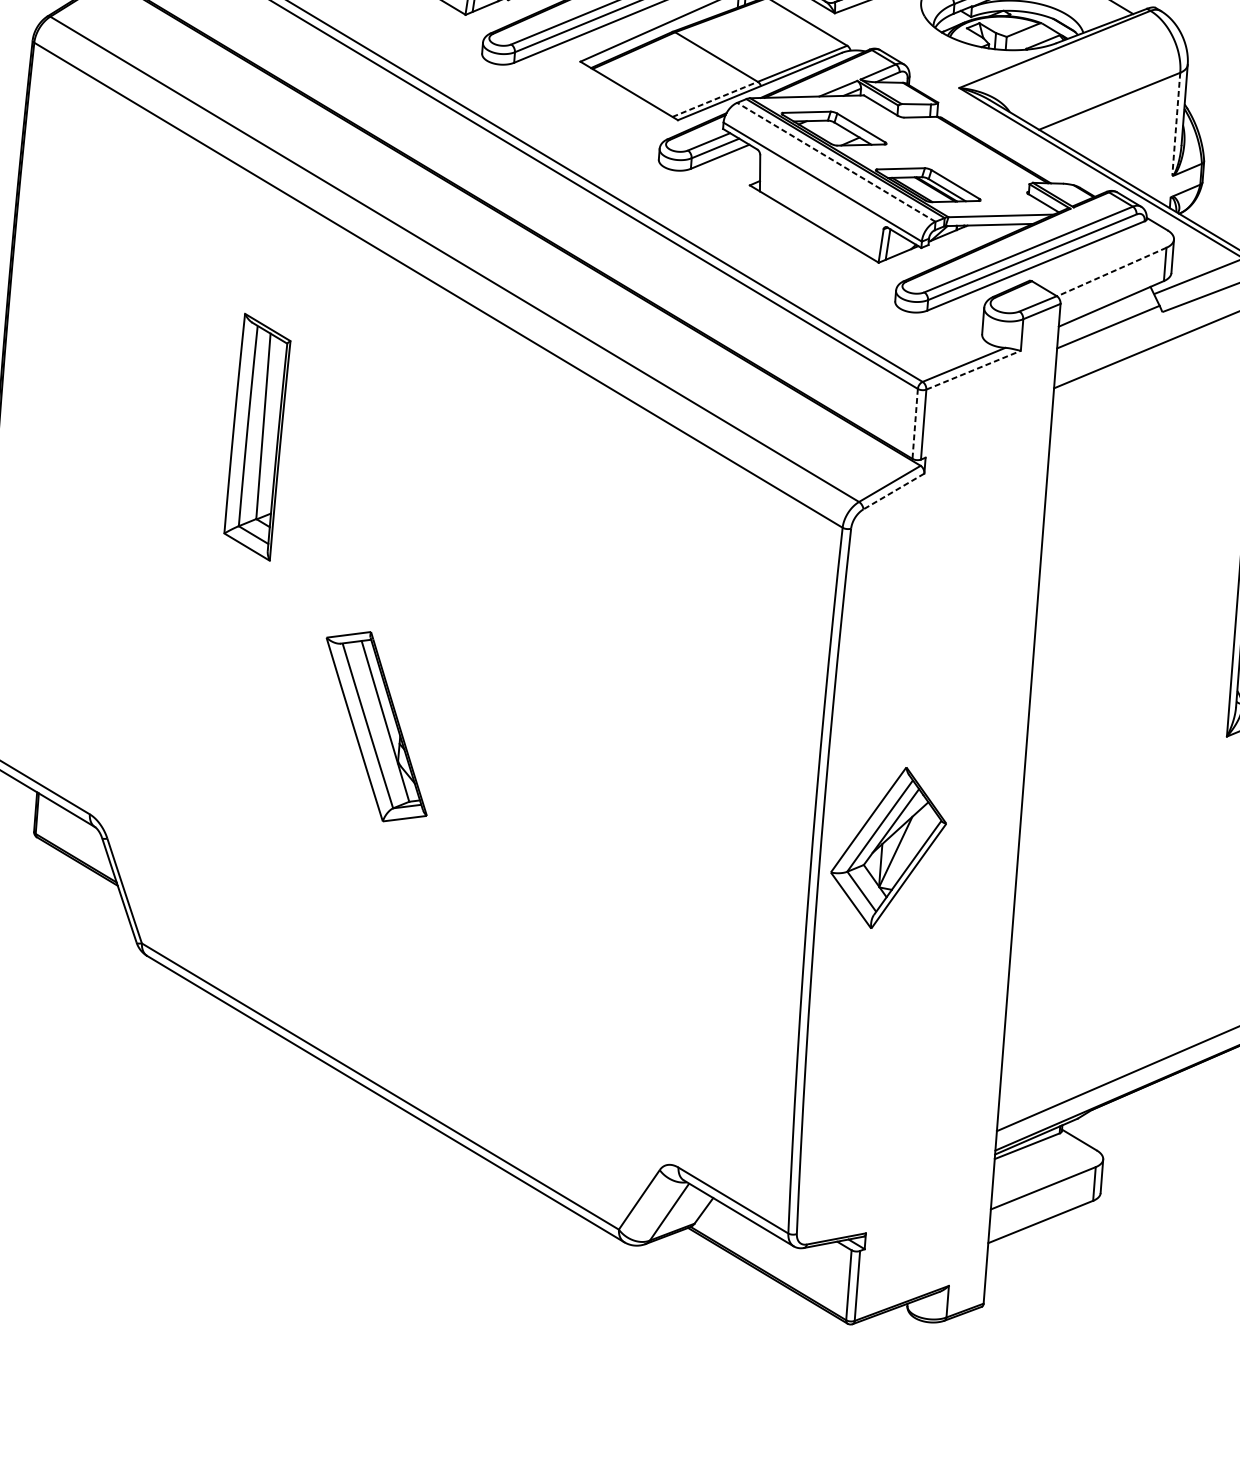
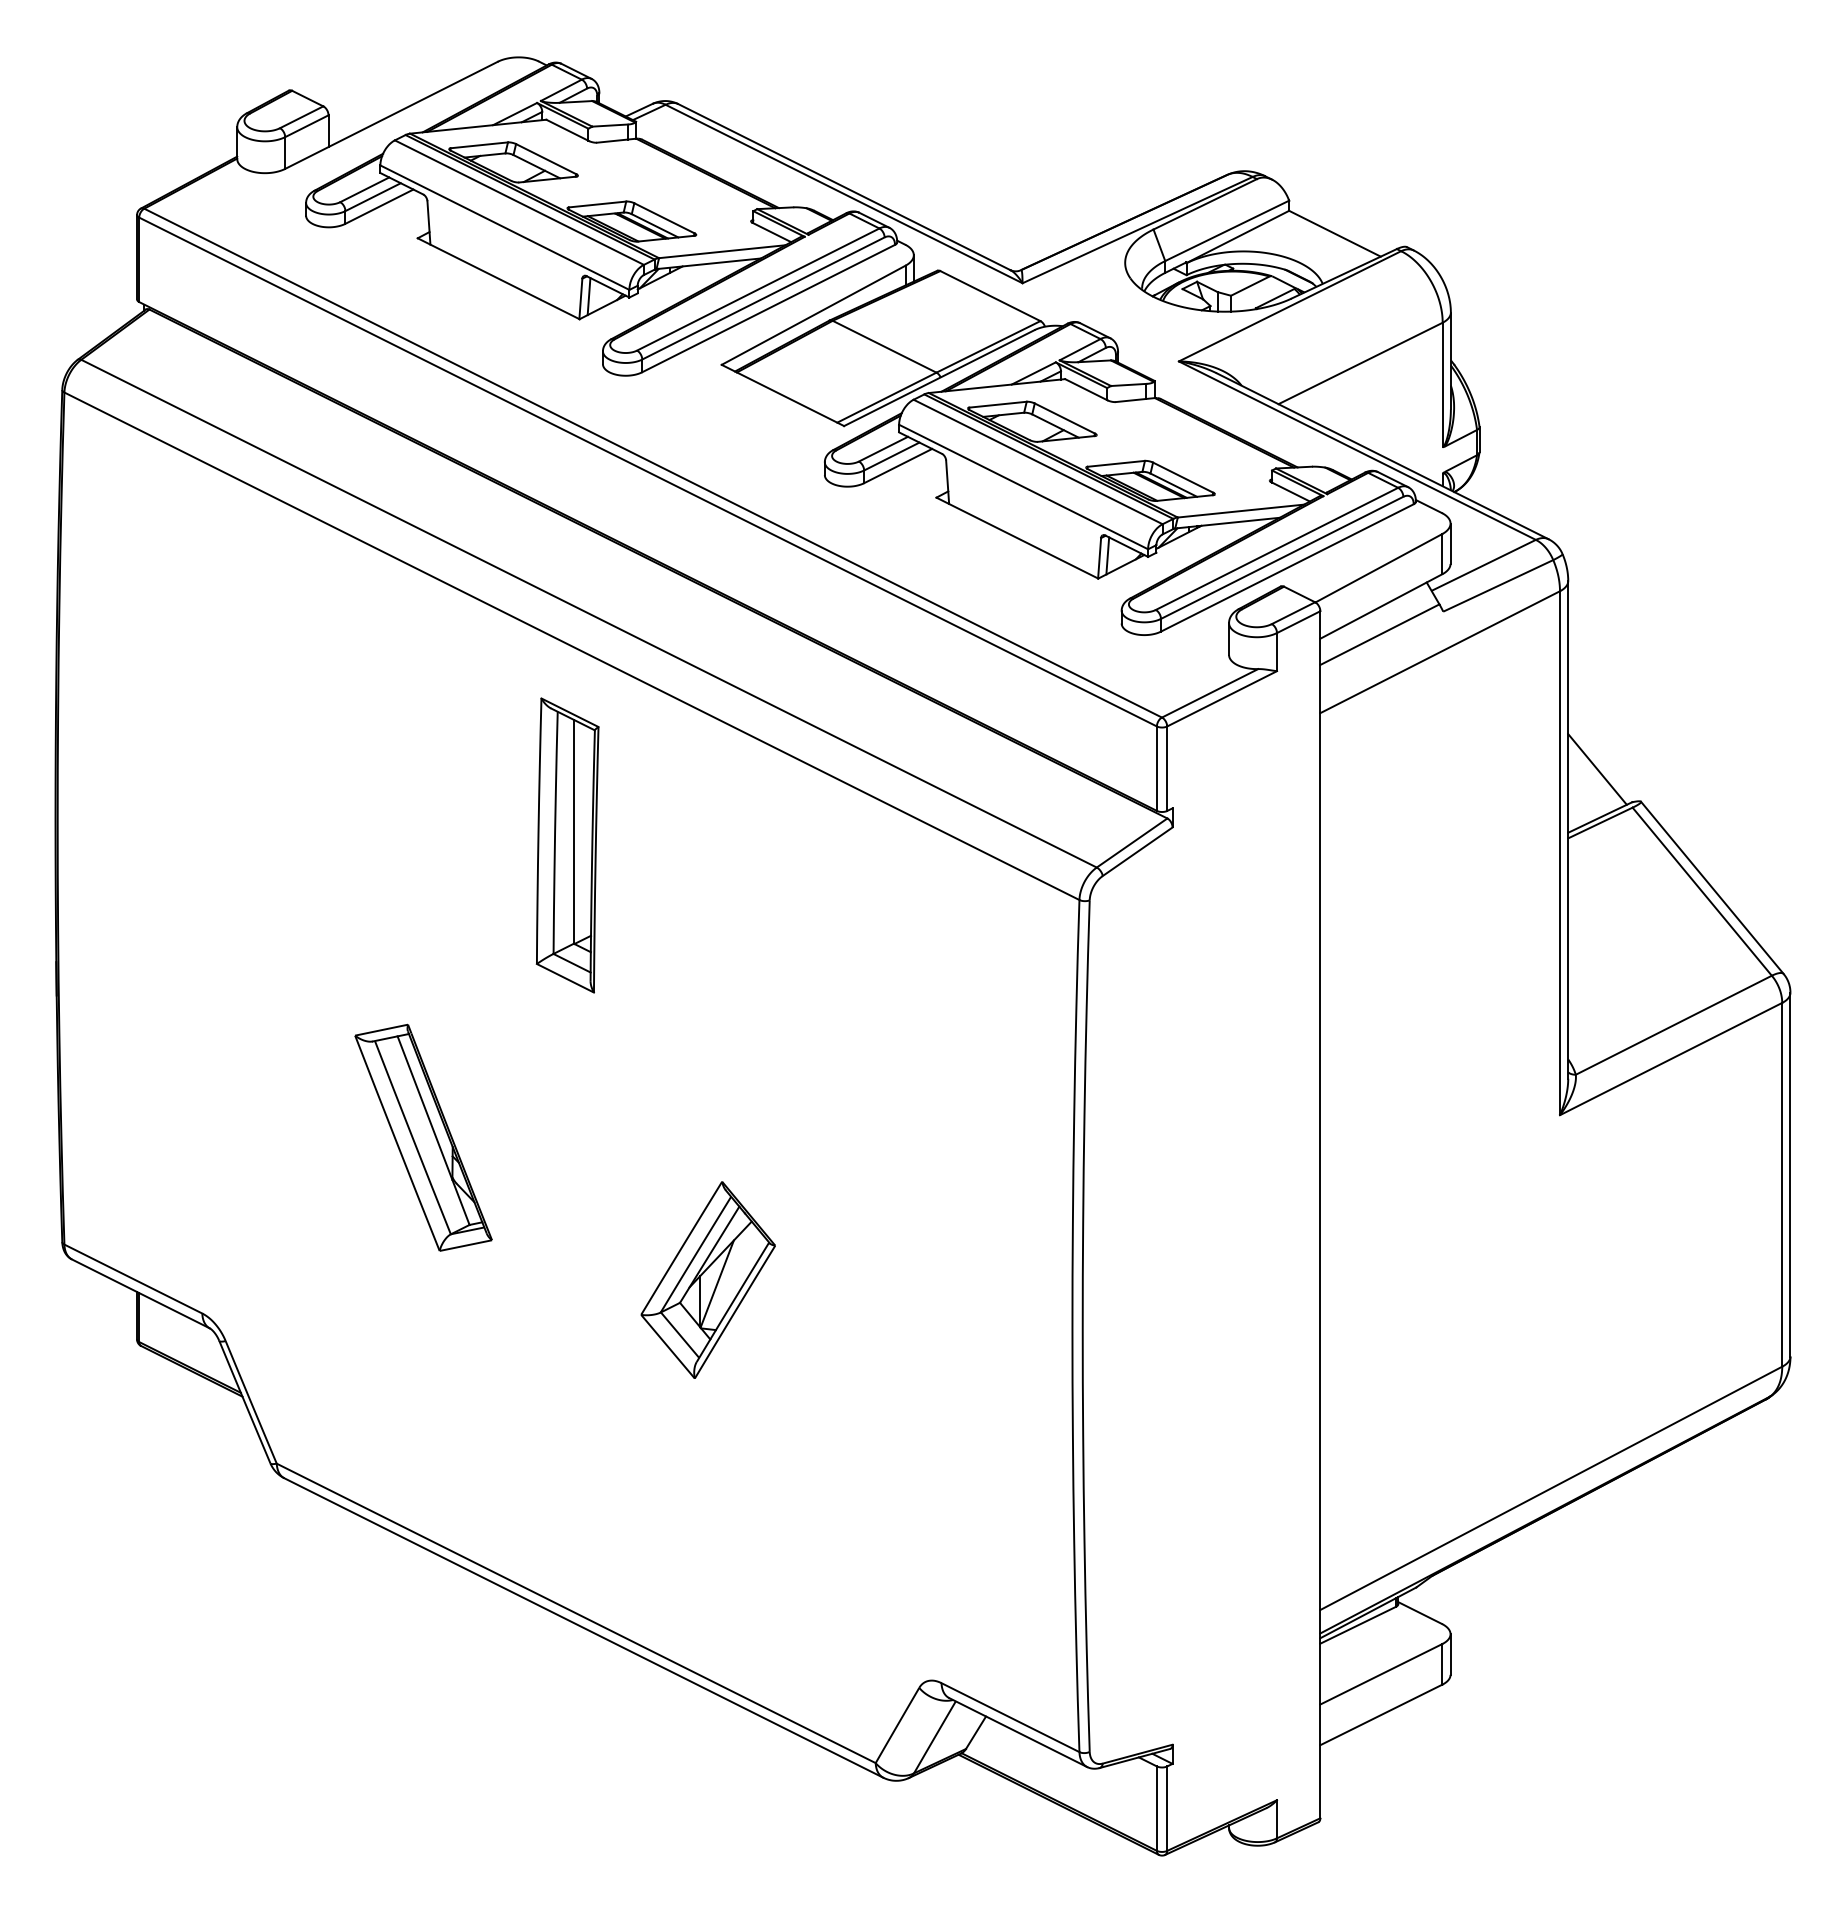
line: (714, 99) -> (886, 397), dashed -> solid
line: (1176, 124) -> (1442, 385), dashed -> solid
line: (835, 161) -> (1037, 461), dashed -> solid
line: (1111, 272) -> (1378, 568), dashed -> solid
line: (973, 369) -> (1222, 698), dashed -> solid
line: (914, 424) -> (1156, 769), dashed -> solid
part: (257, 437) -> (567, 845), moved
line: (893, 492) -> (1137, 852), dashed -> solid
part: (376, 726) -> (423, 1137), moved
part: (888, 847) -> (707, 1279), moved

